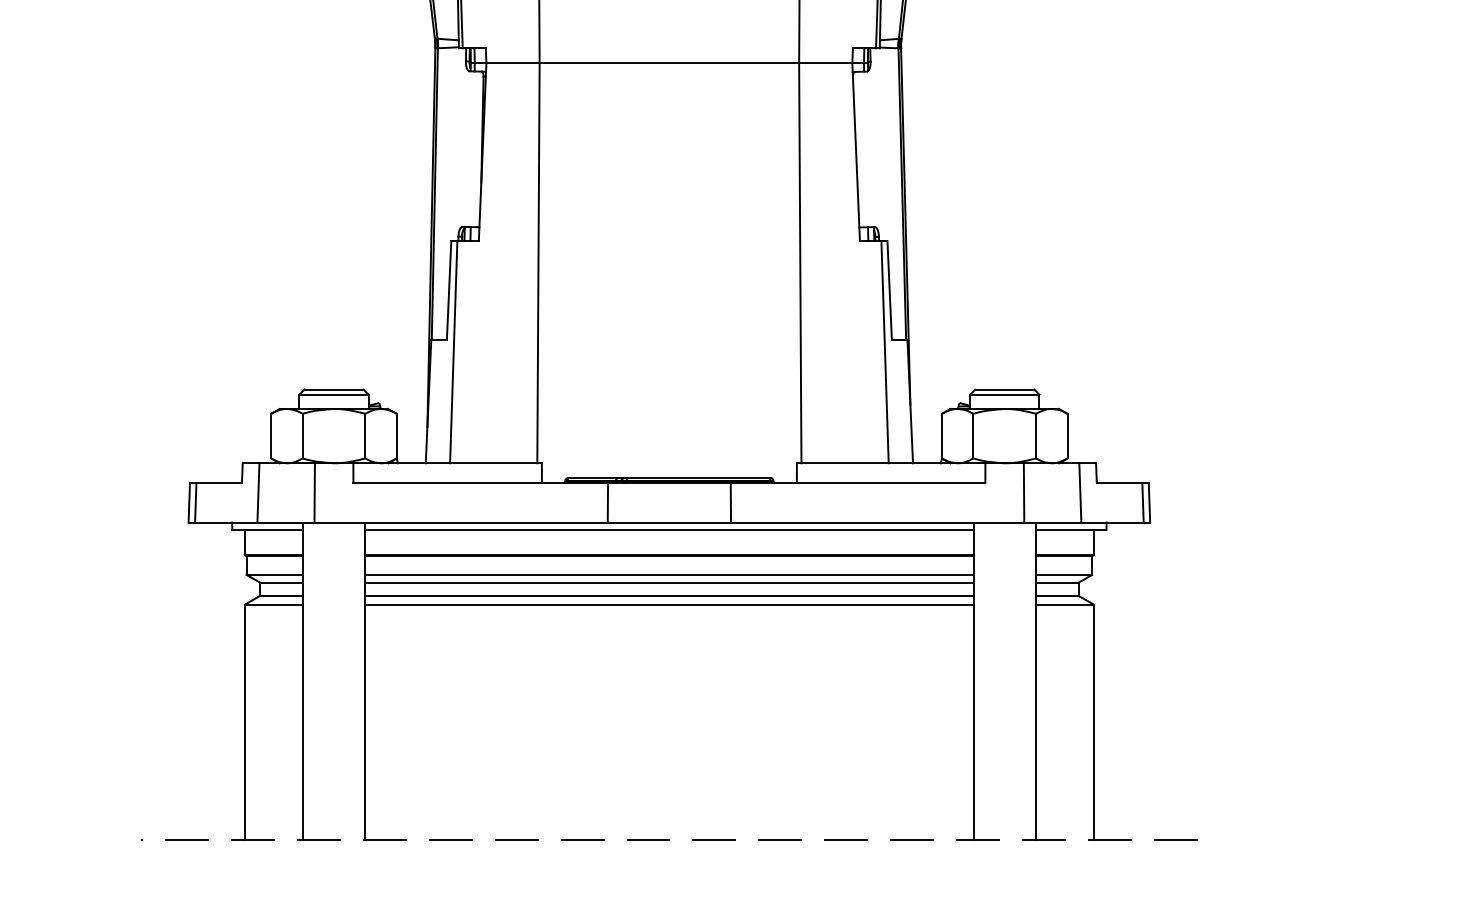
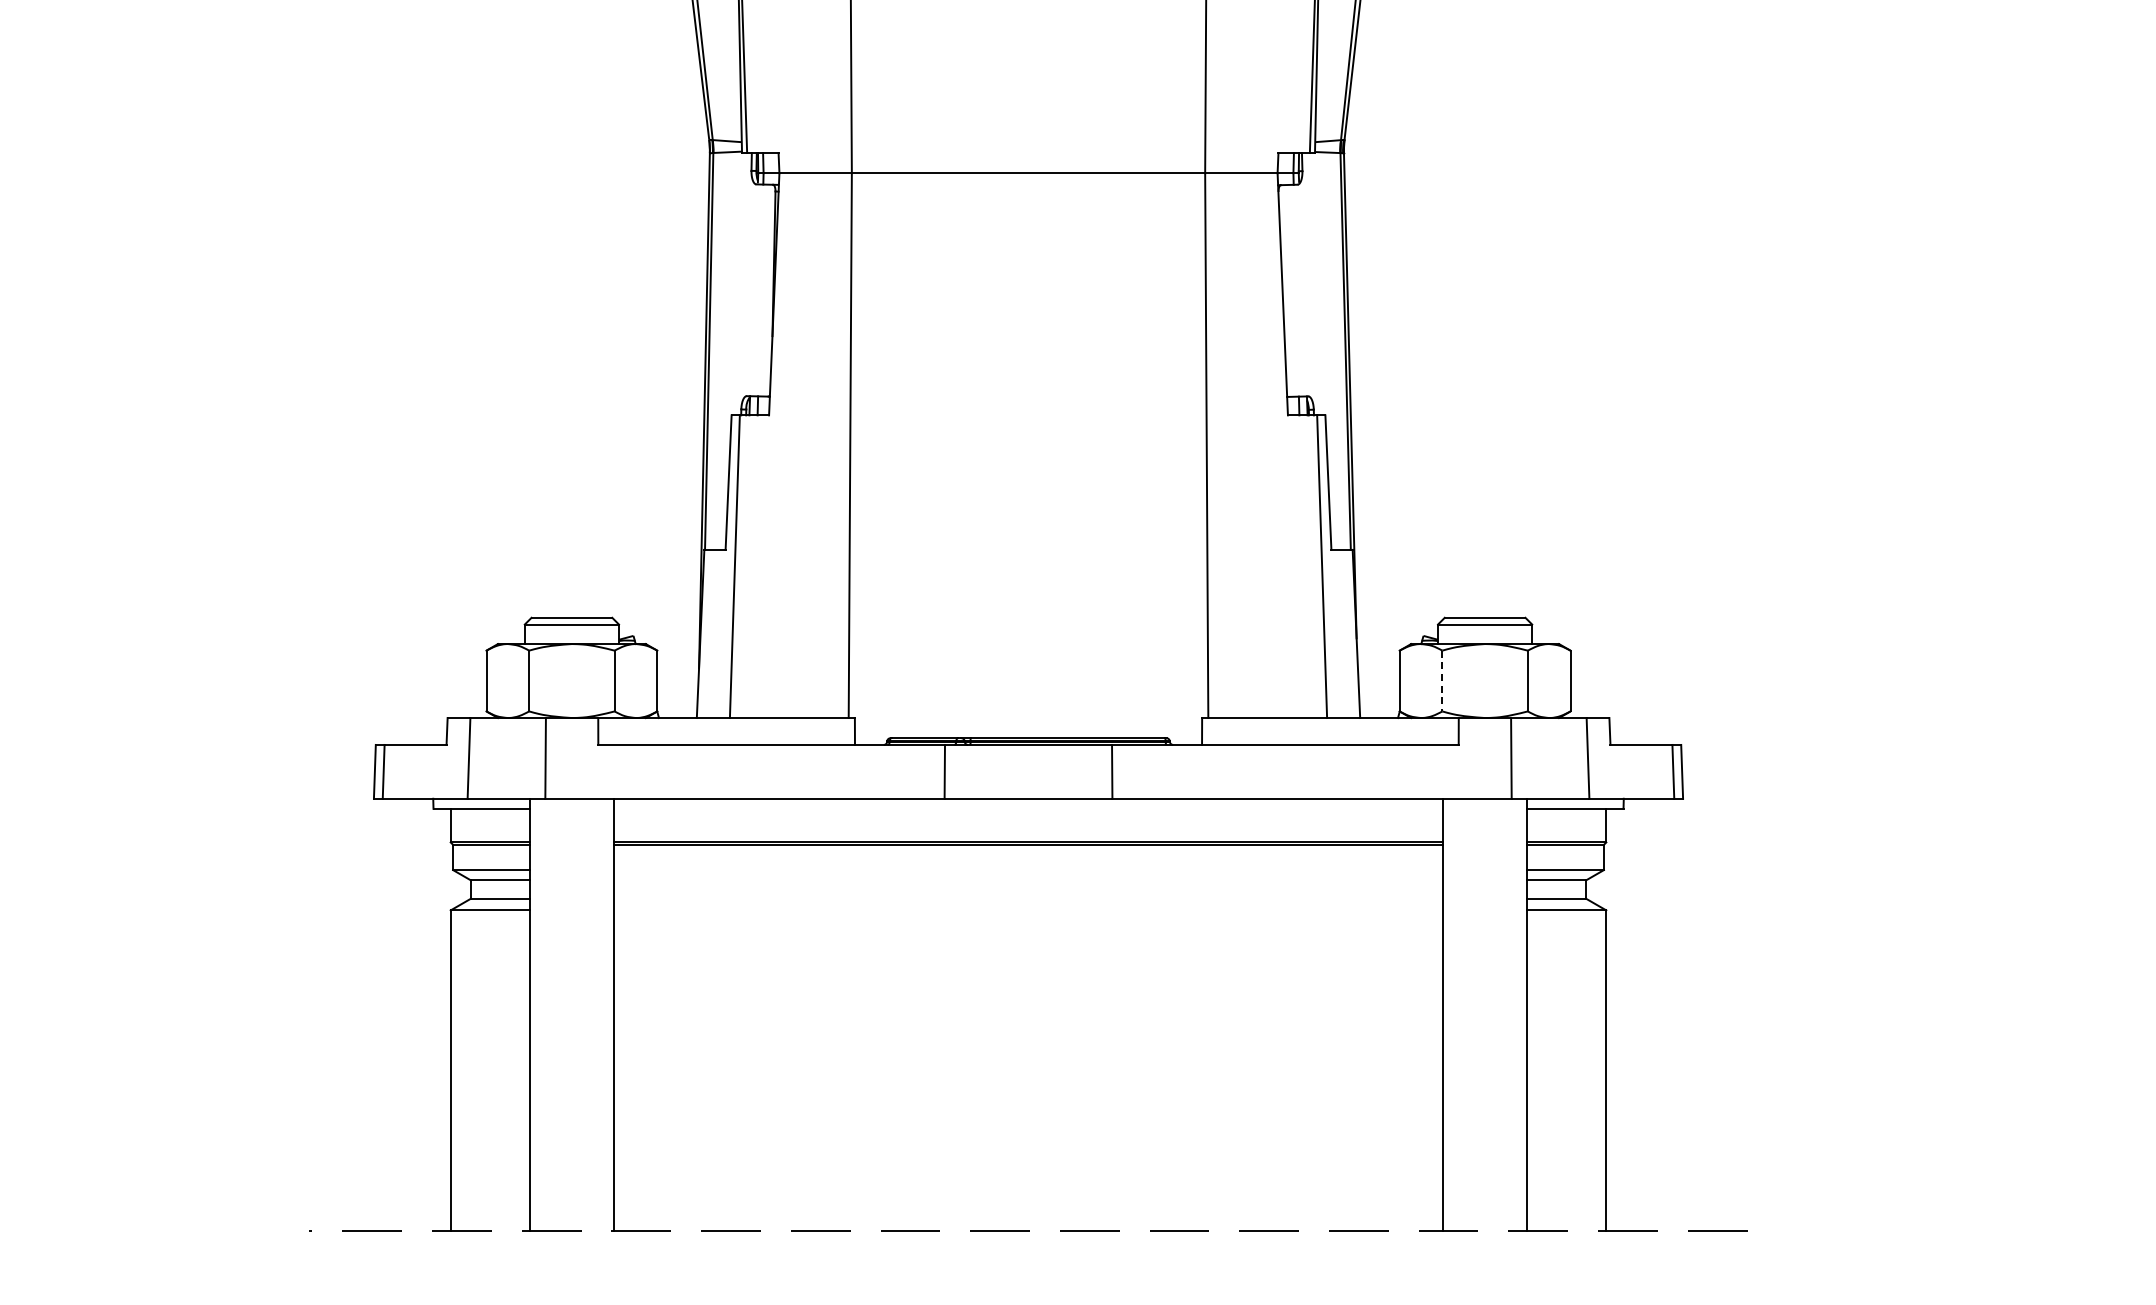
line: (973, 436) -> (1442, 681), solid -> dashed
line: (669, 529) -> (1028, 808), removed
line: (669, 575) -> (1028, 870), removed
line: (669, 582) -> (1028, 880), removed
line: (669, 595) -> (1028, 898), removed
line: (669, 604) -> (1028, 910), removed

